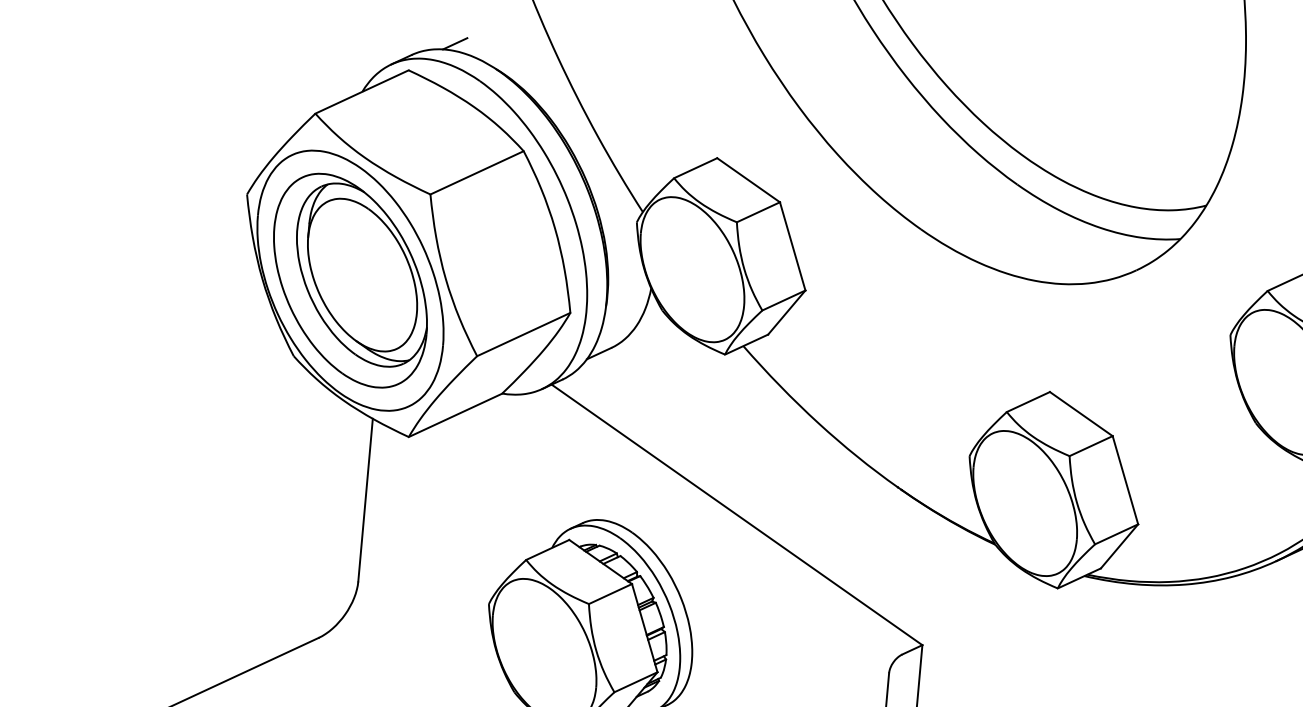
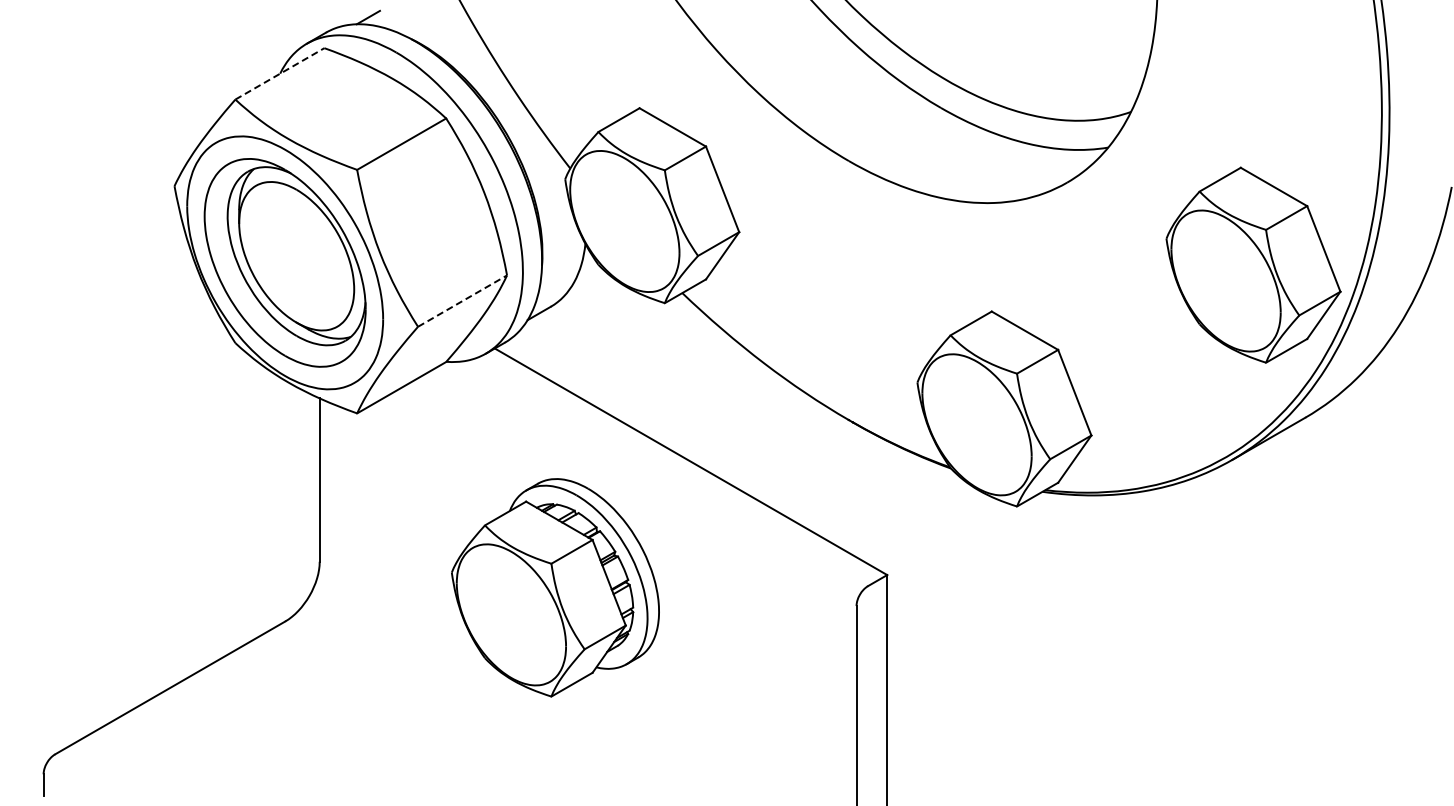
line: (362, 91) -> (280, 73), solid -> dashed
line: (523, 333) -> (462, 300), solid -> dashed

